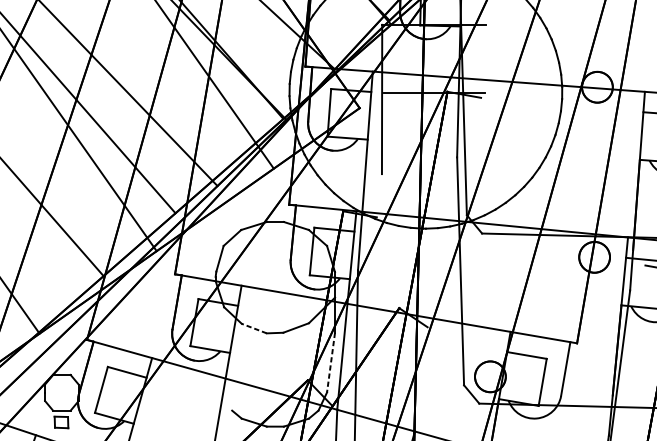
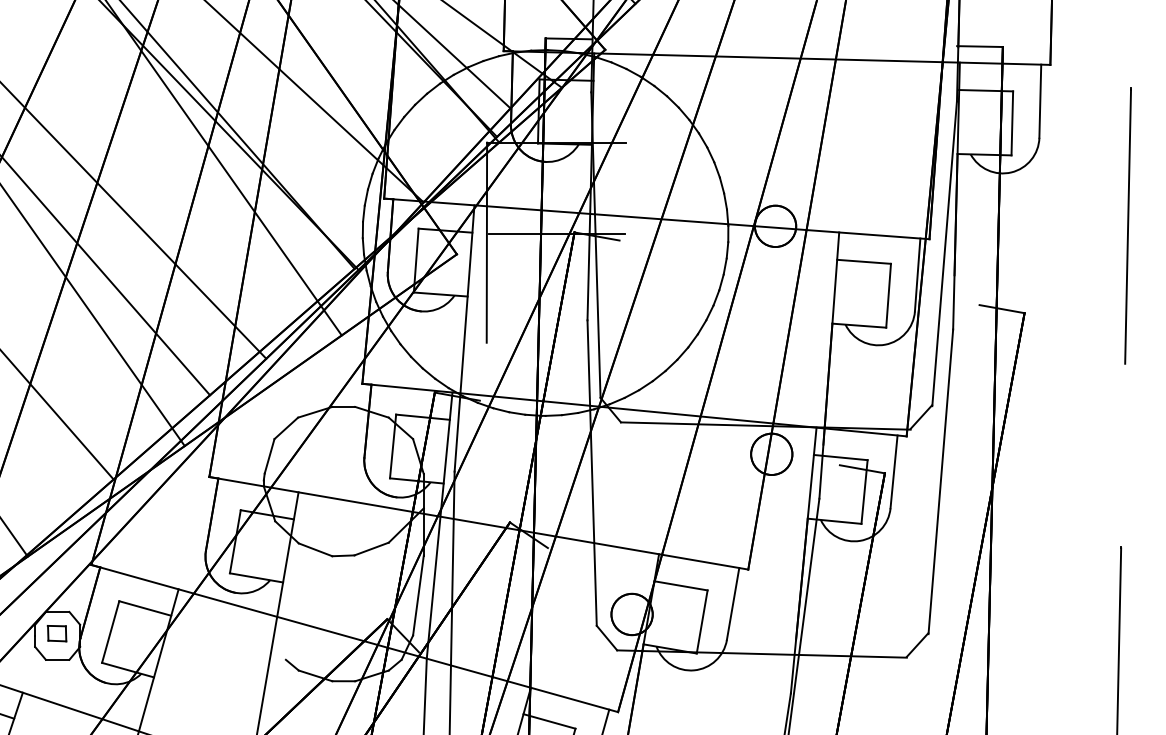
line: (254, 328) -> (315, 549), dashed -> solid
line: (331, 363) -> (418, 596), dashed -> solid
part: (61, 422) -> (56, 633), moved

